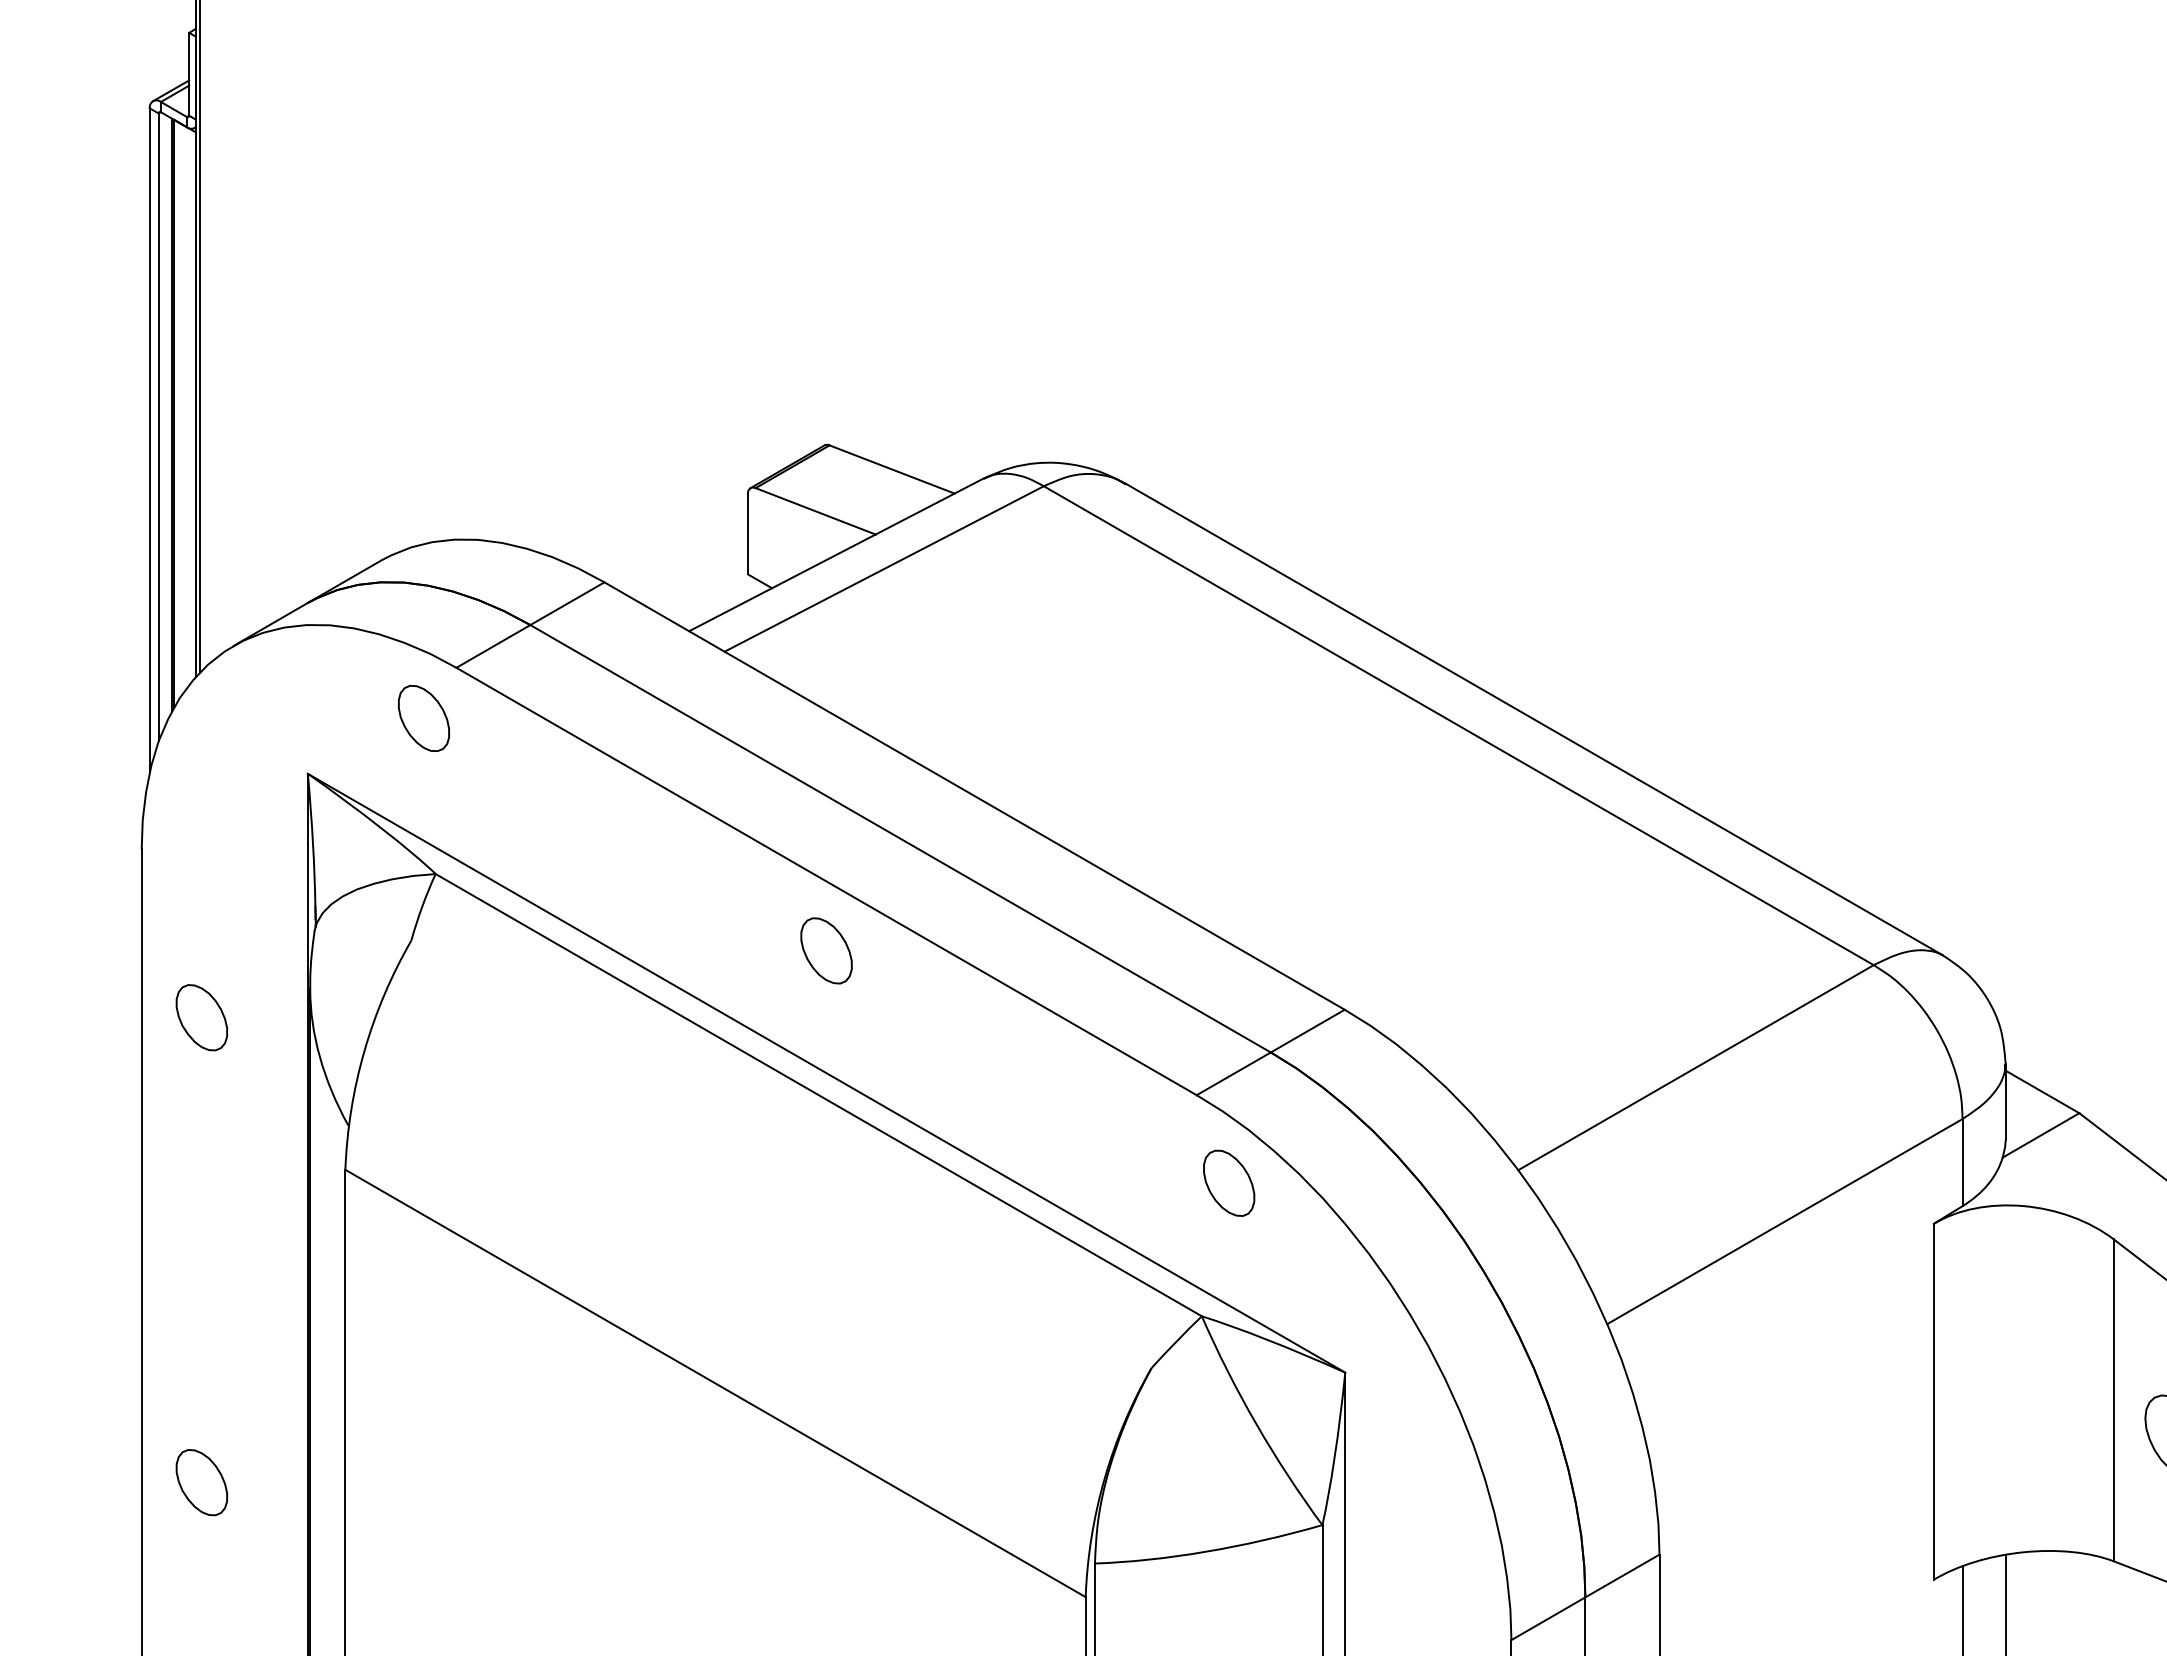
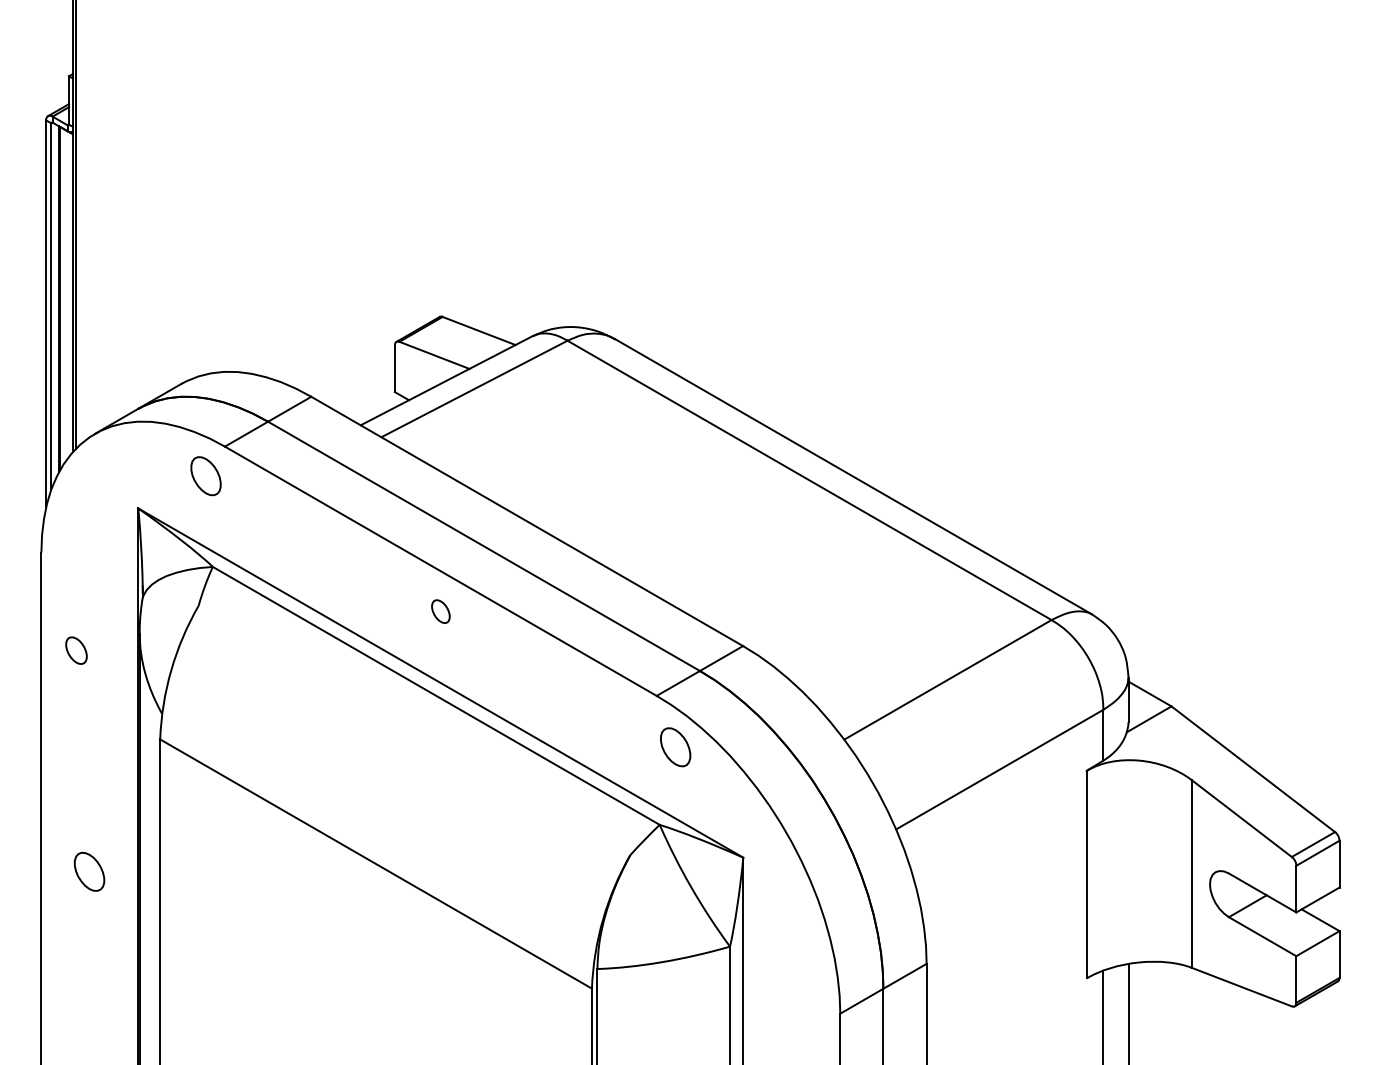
part: (825, 950) -> (440, 611), size x0.6
part: (201, 1017) -> (76, 650), size x0.7
part: (201, 1481) -> (89, 871), moved

